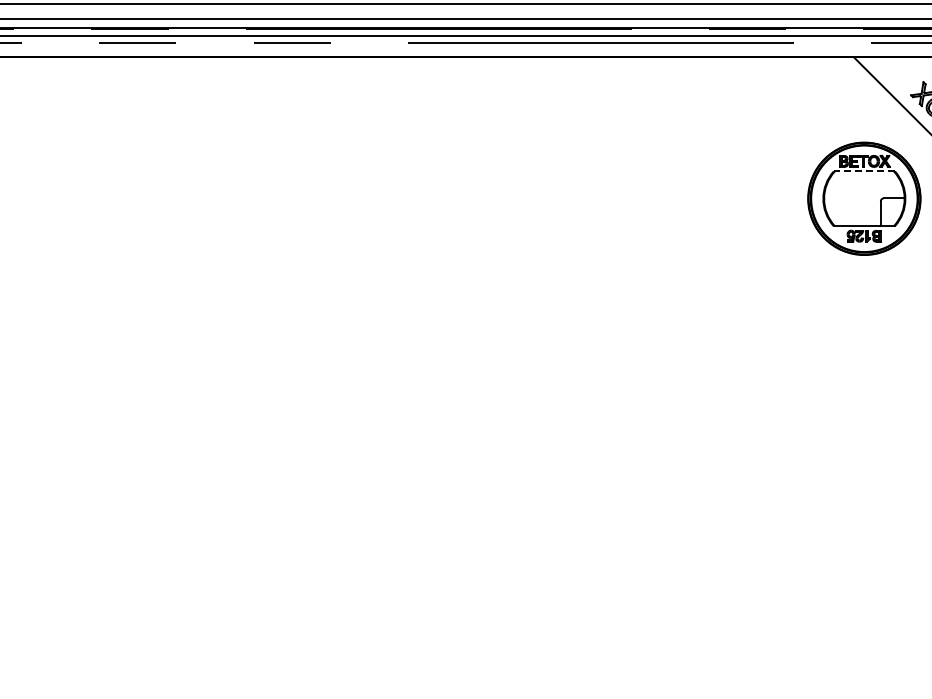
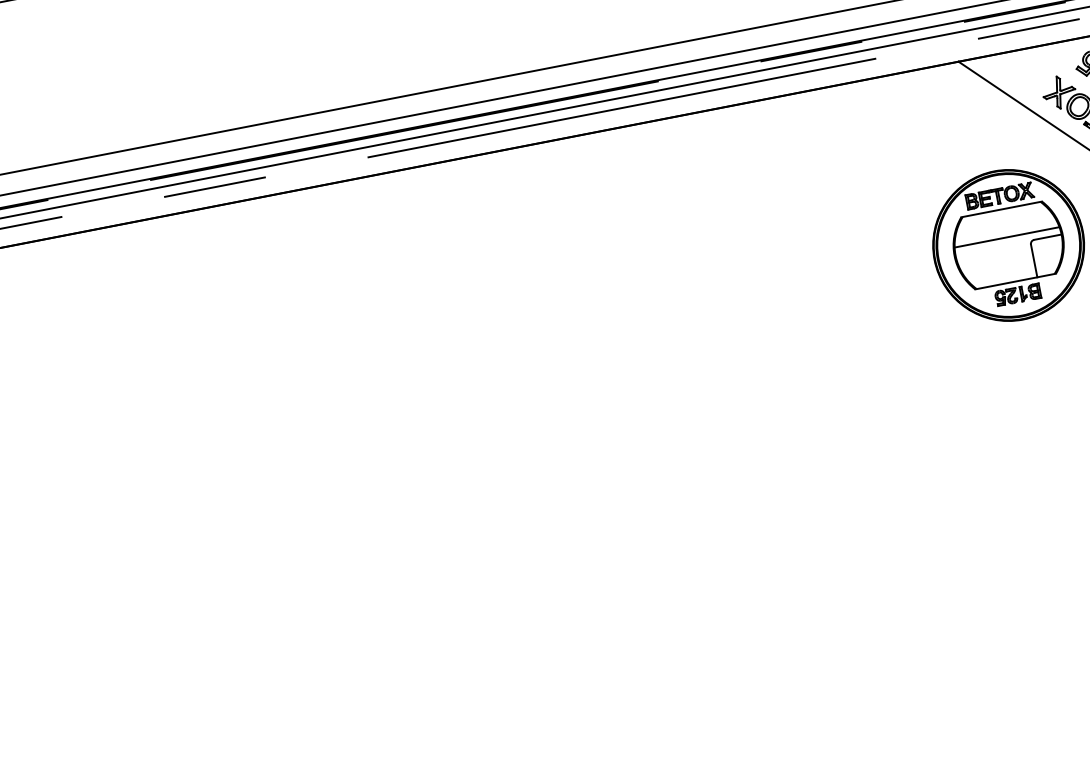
line: (864, 171) -> (1001, 209), dashed -> solid
line: (864, 192) -> (1007, 237), added

